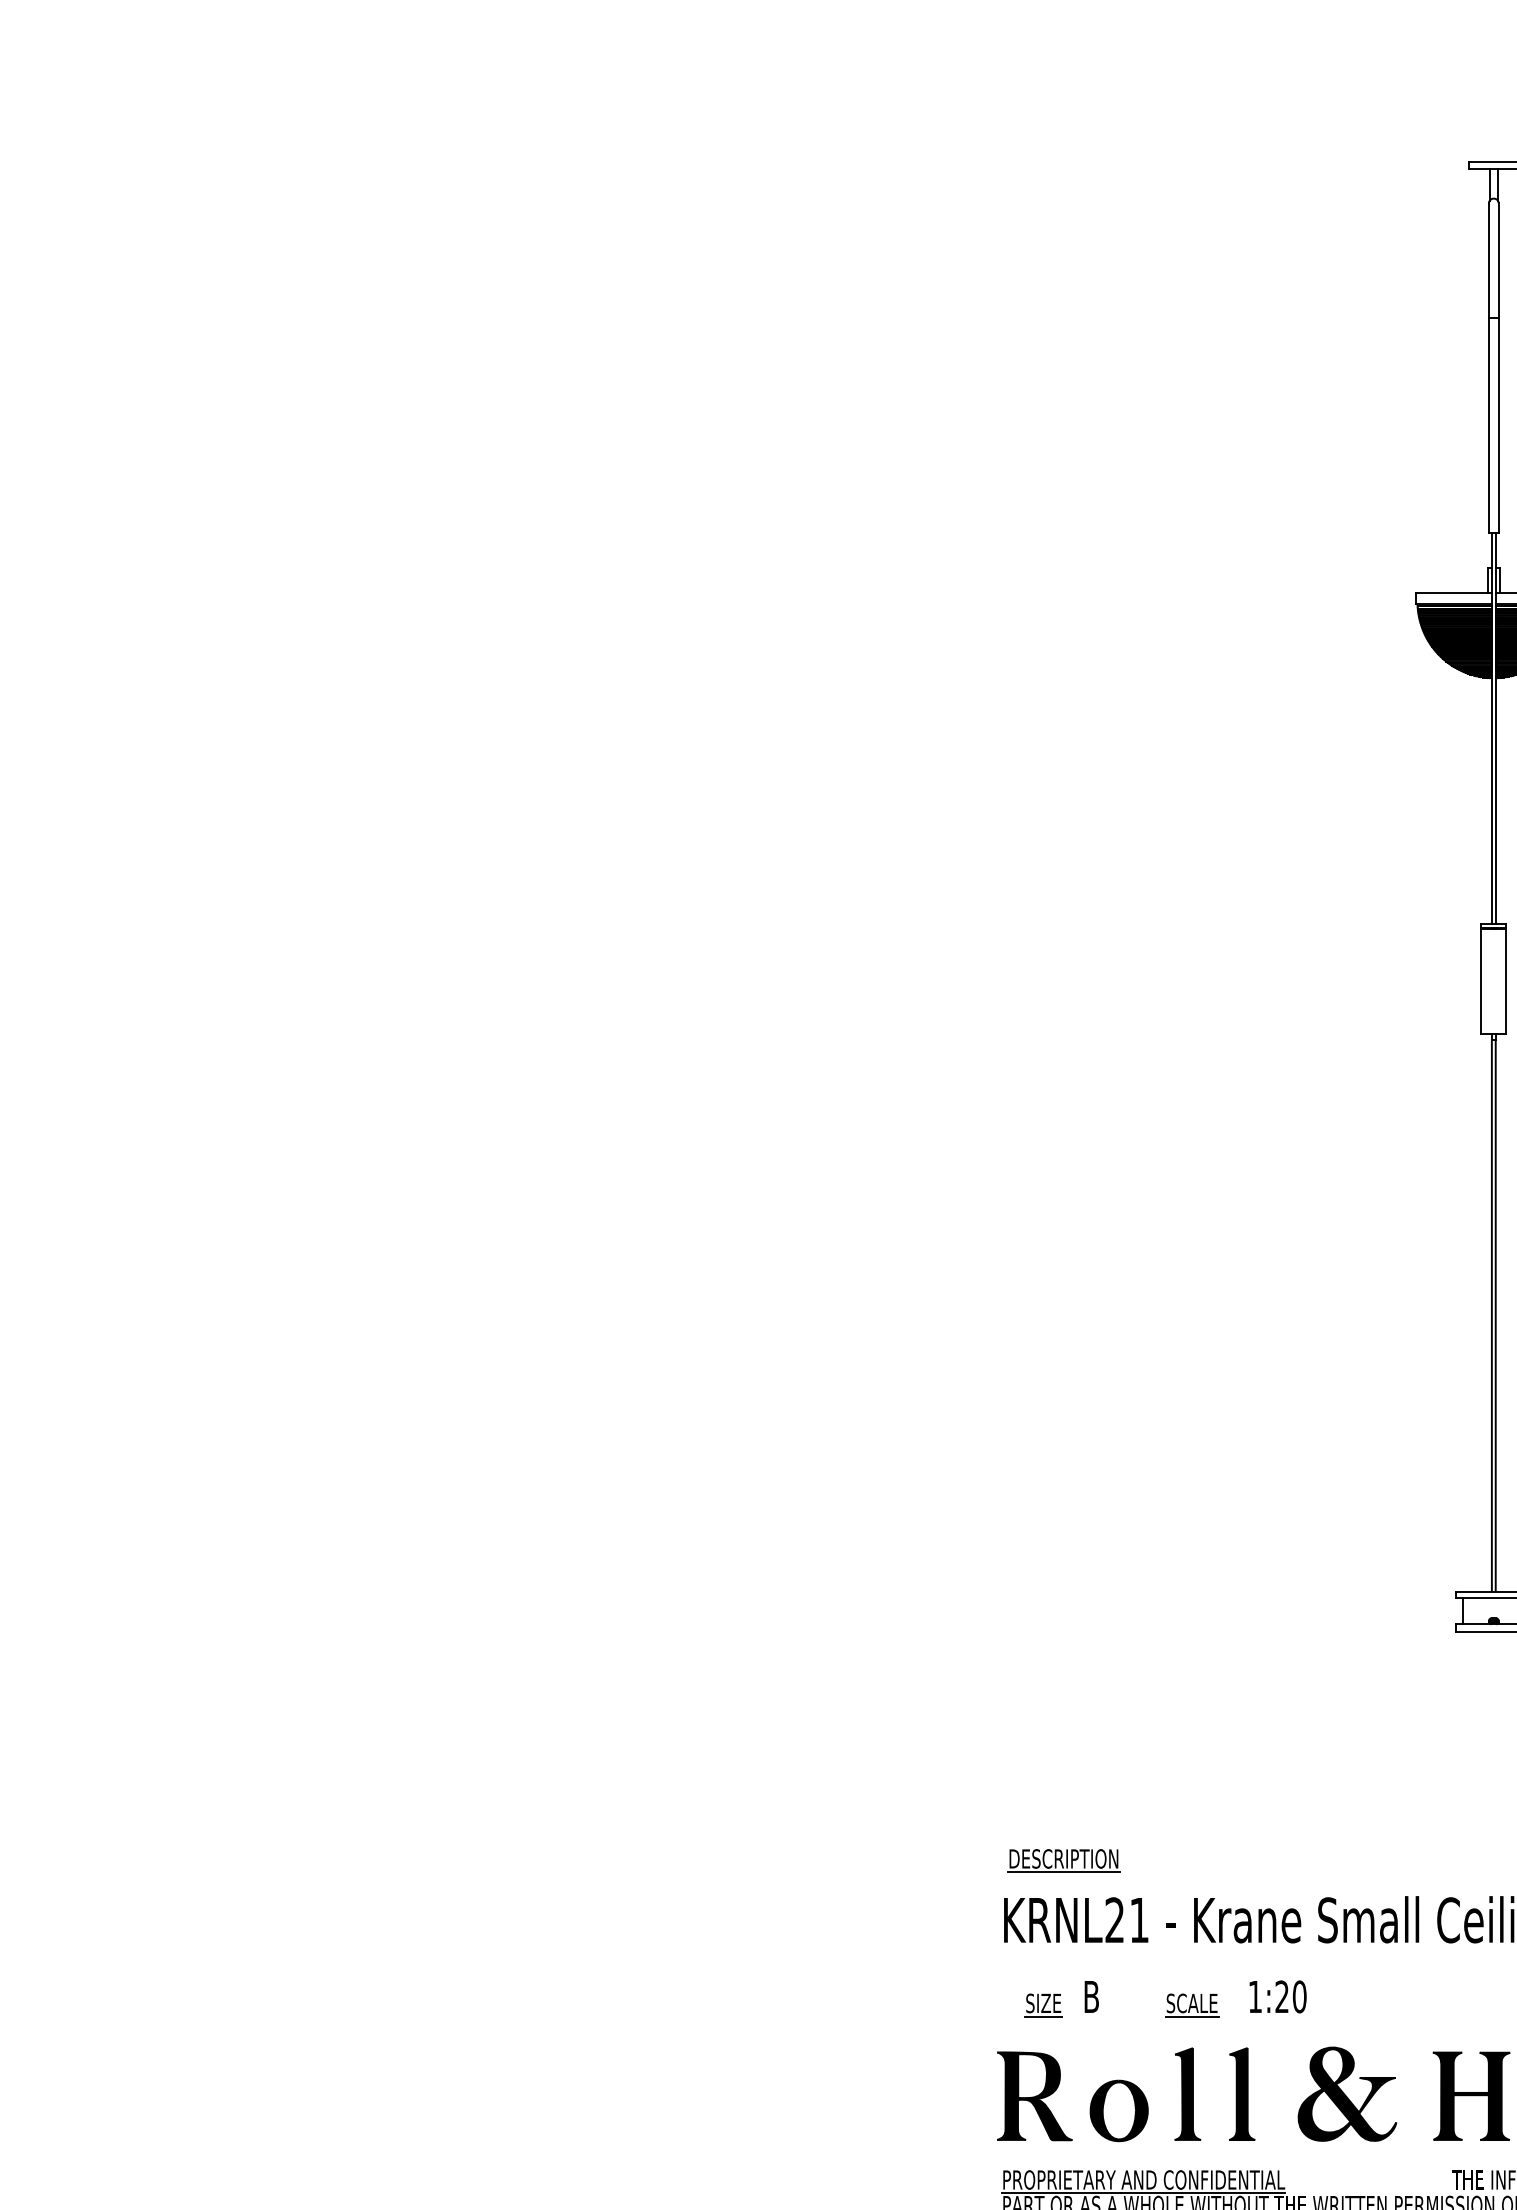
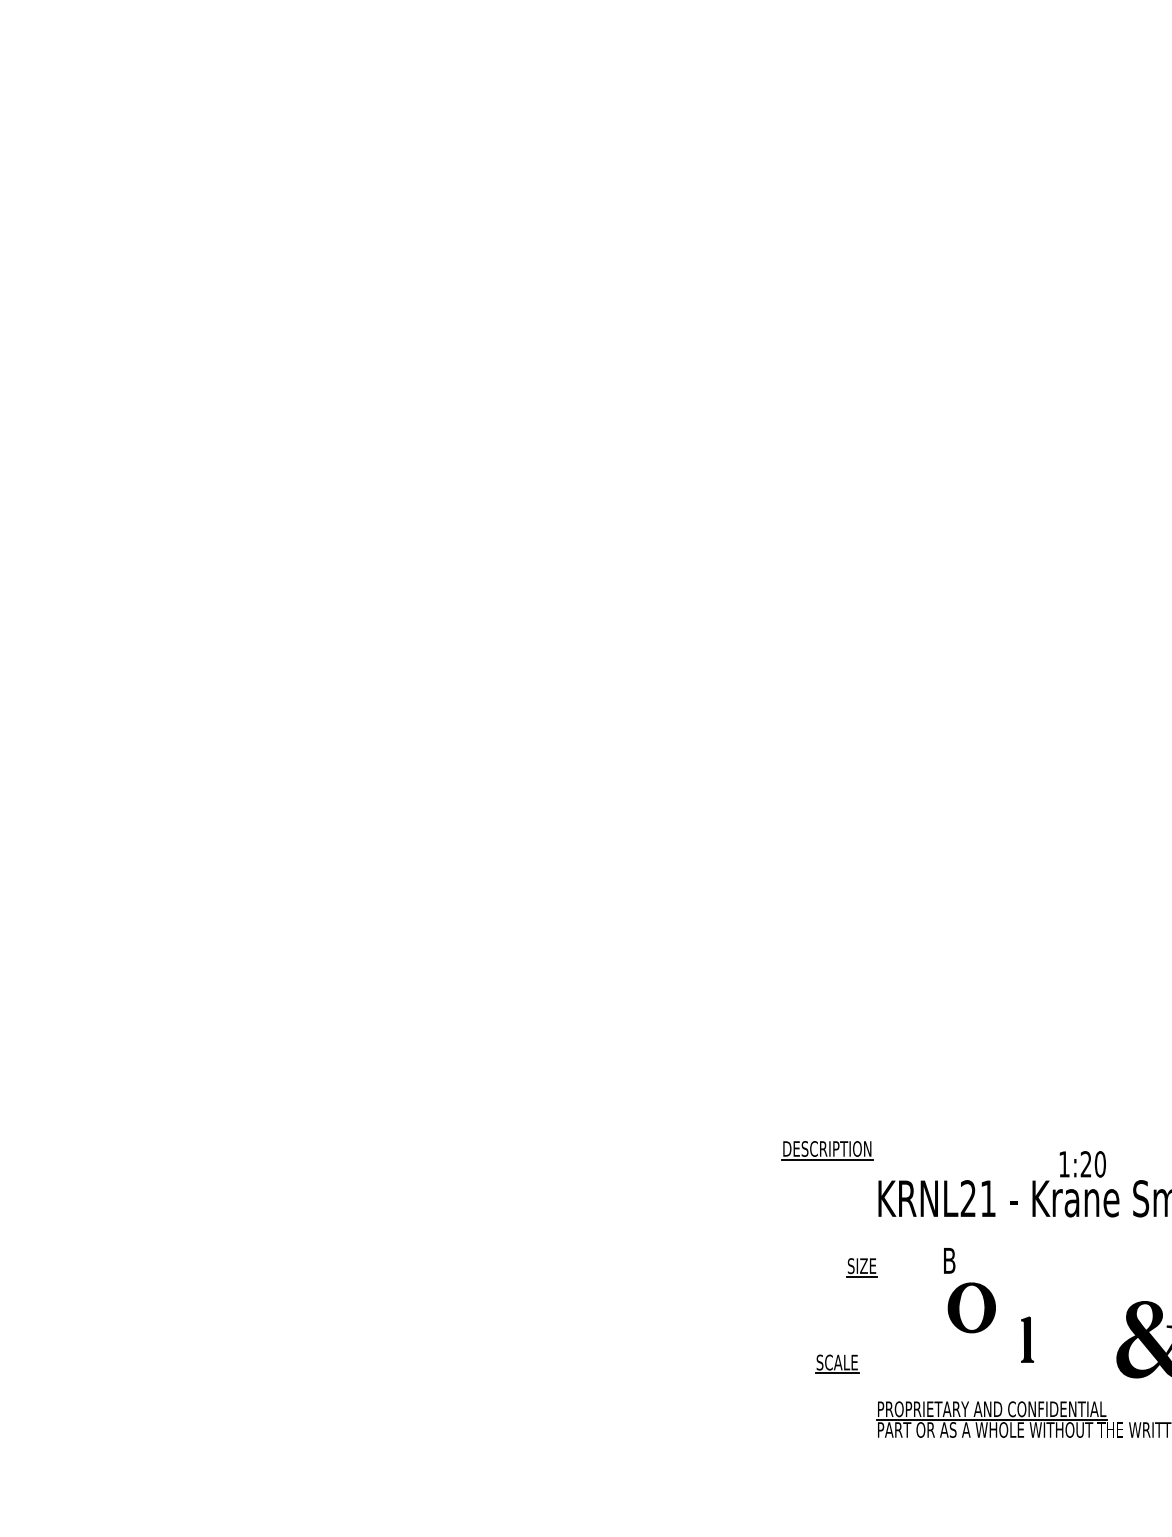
part: (1063, 1860) -> (826, 1150), moved
text: (1277, 1996) -> (1082, 1164), moved
part: (1043, 2005) -> (861, 1267), moved
part: (1192, 2005) -> (837, 1364), moved
part: (1187, 2093) -> (1027, 1339), size x0.6
part: (1242, 2093) -> (1071, 1339), removed
part: (1034, 2096) -> (903, 1341), removed
part: (1118, 2110) -> (971, 1307), moved

